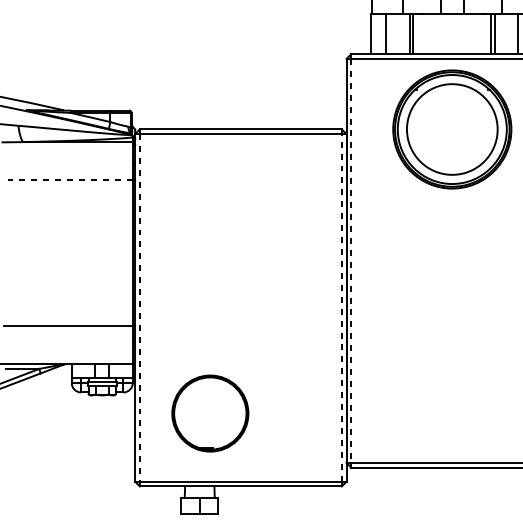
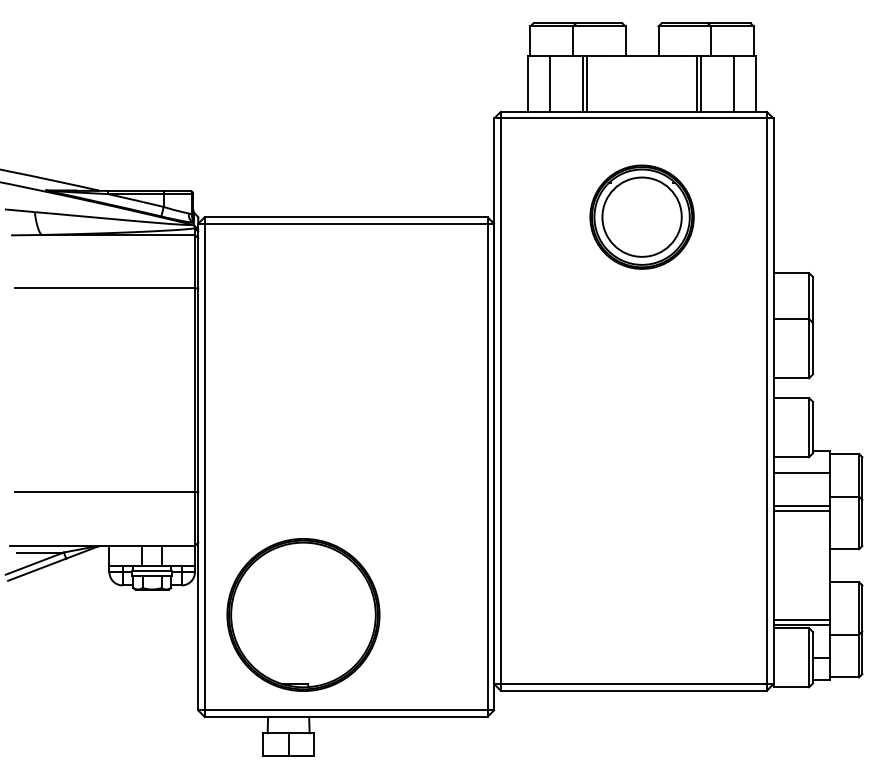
part: (451, 128) -> (641, 216), size x0.62
line: (68, 180) -> (104, 288), dashed -> solid
line: (351, 261) -> (500, 401), dashed -> solid
line: (341, 307) -> (487, 466), dashed -> solid
line: (139, 308) -> (204, 467), dashed -> solid
part: (210, 413) -> (303, 614), size x1.43

